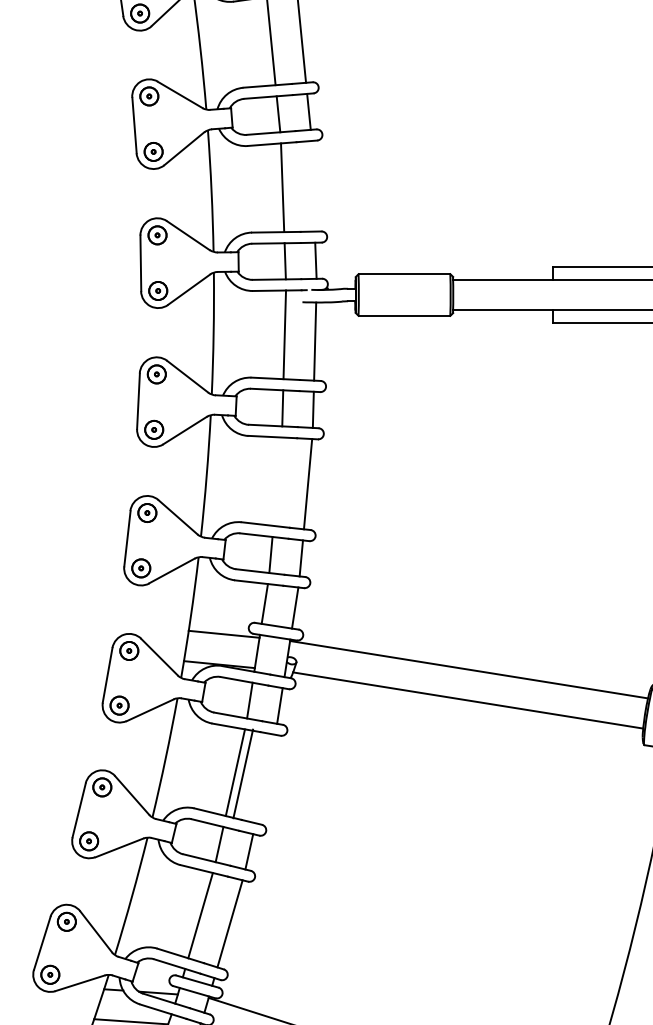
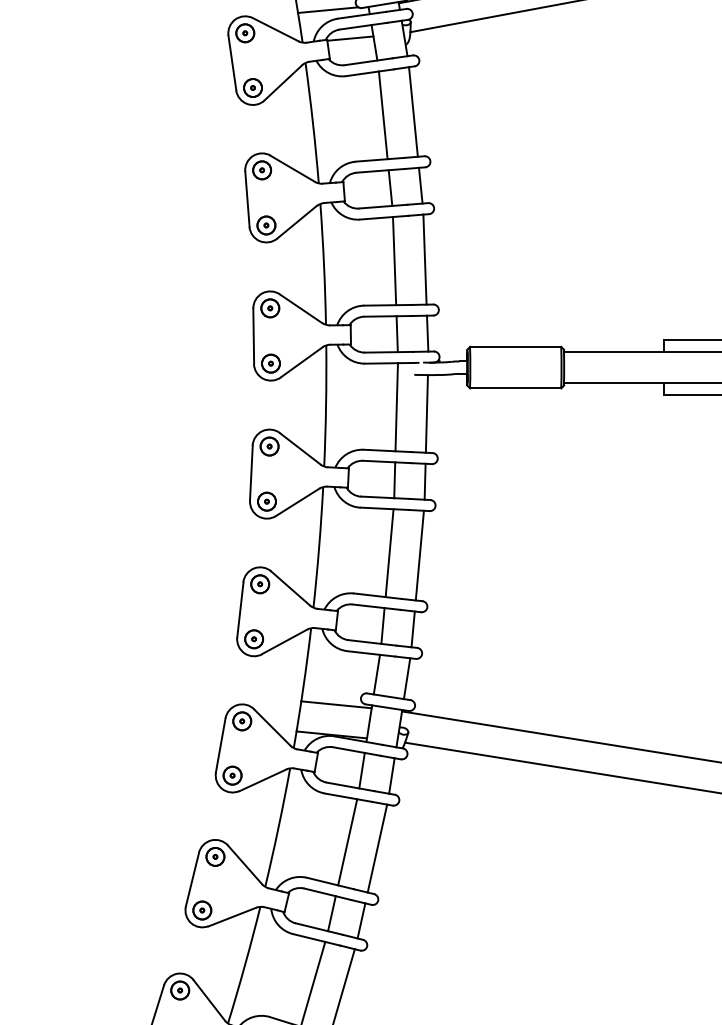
line: (312, 186) -> (424, 259), added
line: (277, 482) -> (389, 553), added
line: (243, 773) -> (377, 848), moved

